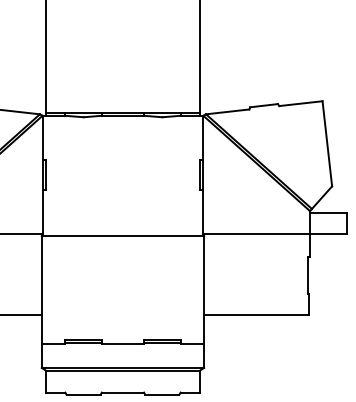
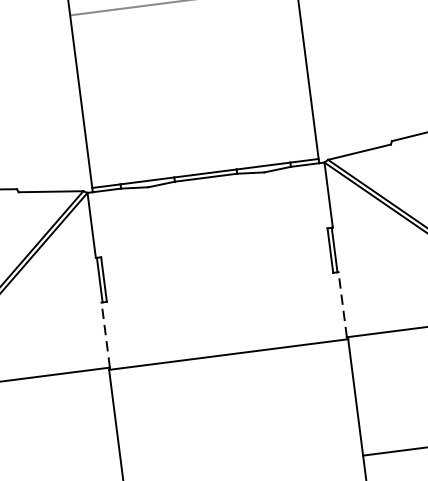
line: (42, 211) -> (105, 333), solid -> dashed
line: (203, 211) -> (342, 303), solid -> dashed

